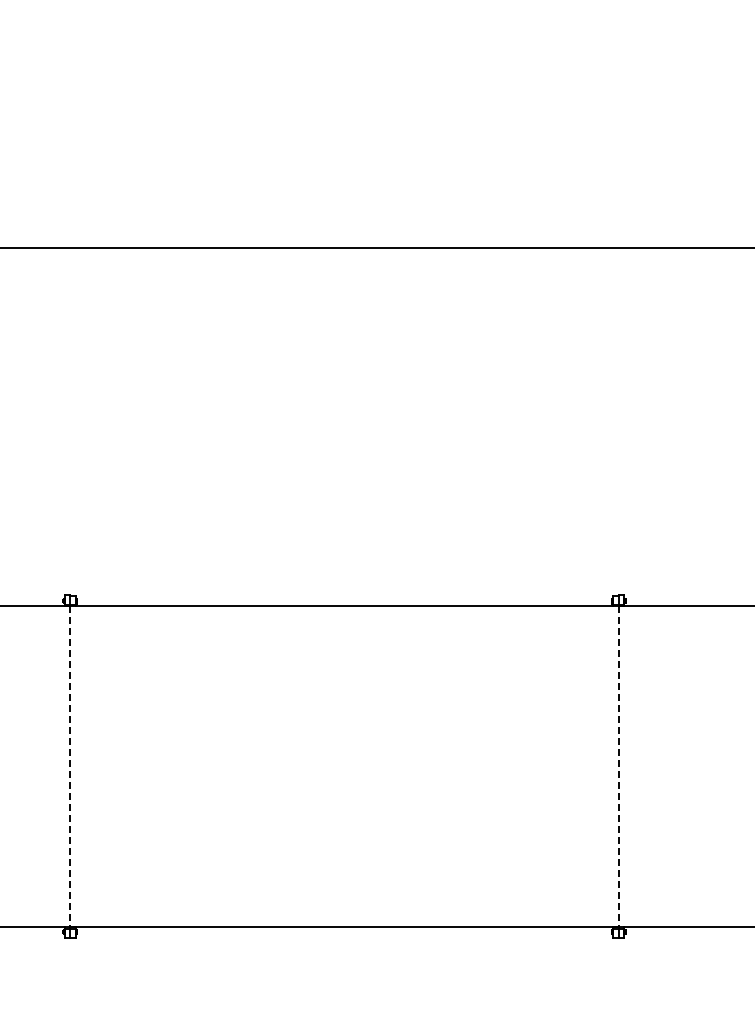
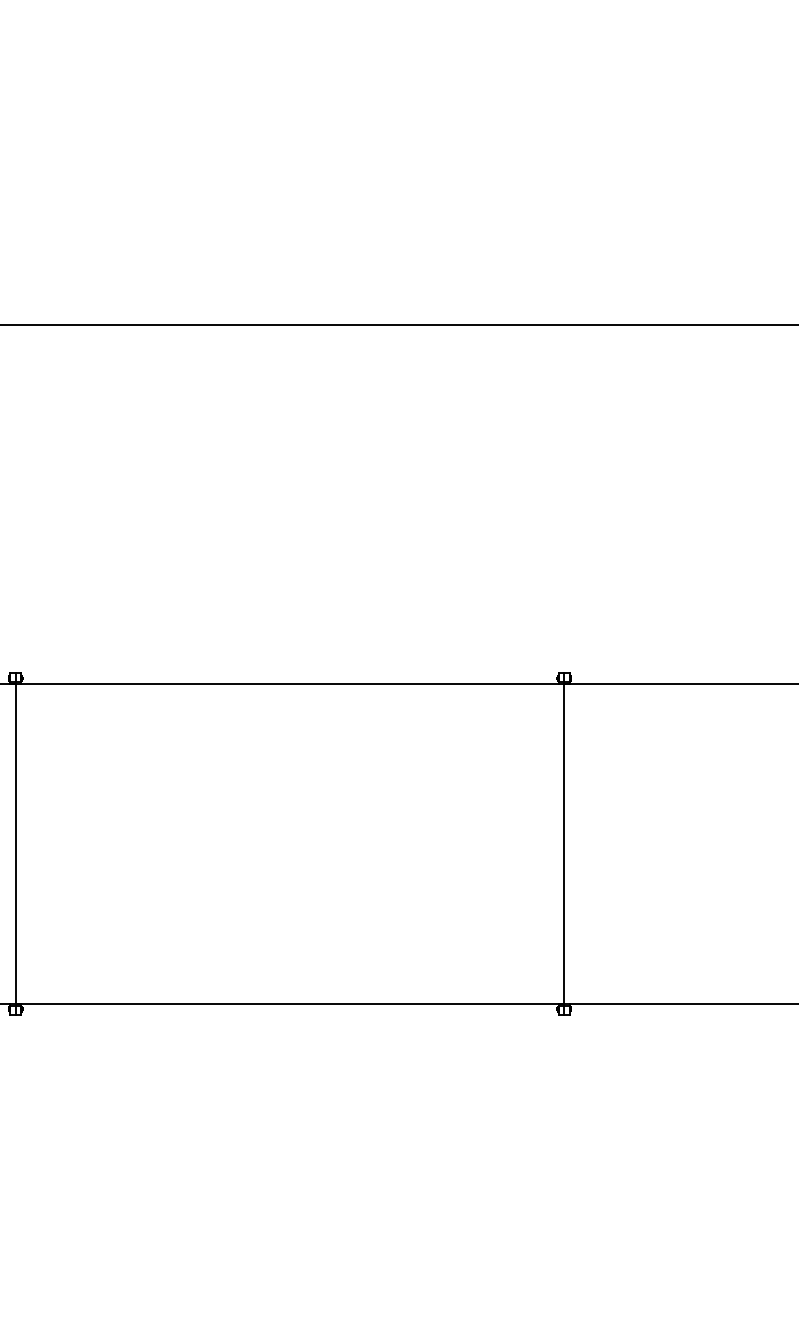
line: (70, 767) -> (15, 844), dashed -> solid
line: (619, 767) -> (564, 844), dashed -> solid

